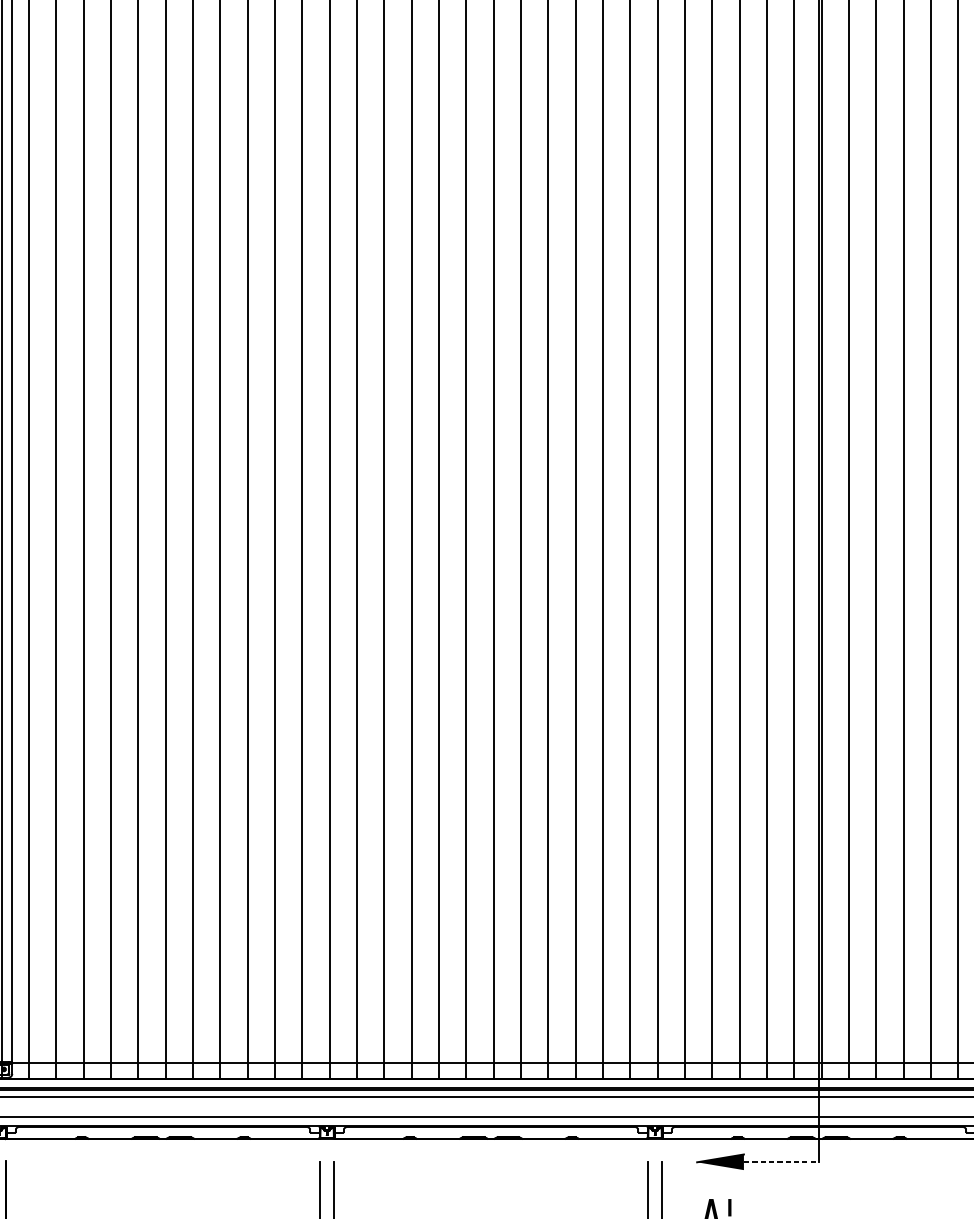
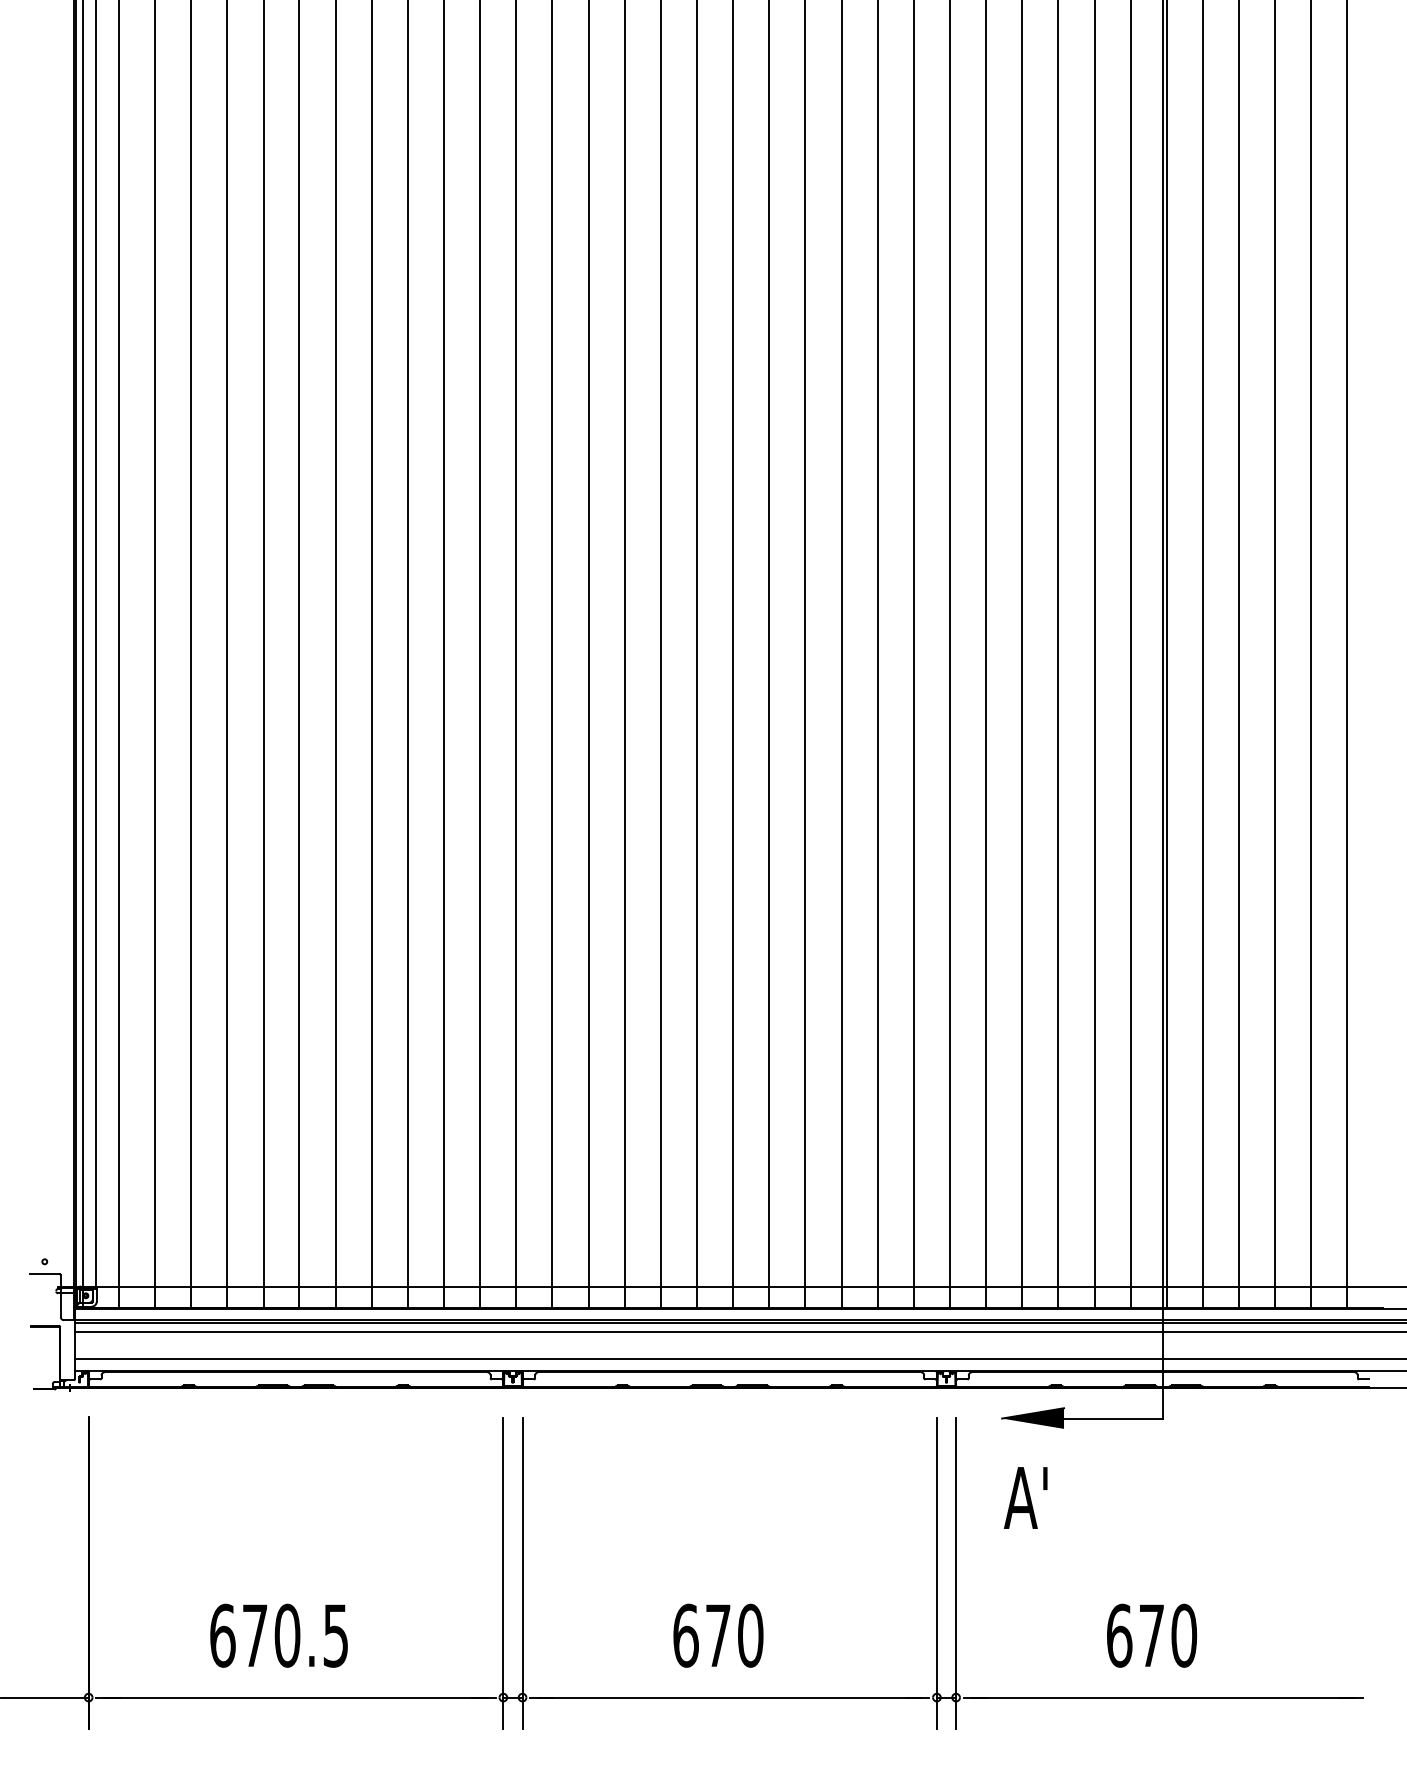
line: (781, 1162) -> (1113, 1418), dashed -> solid

